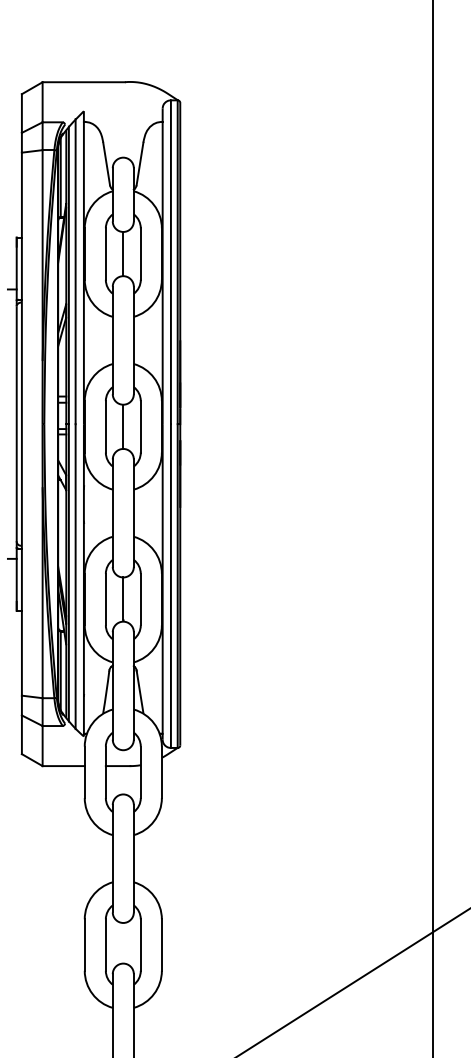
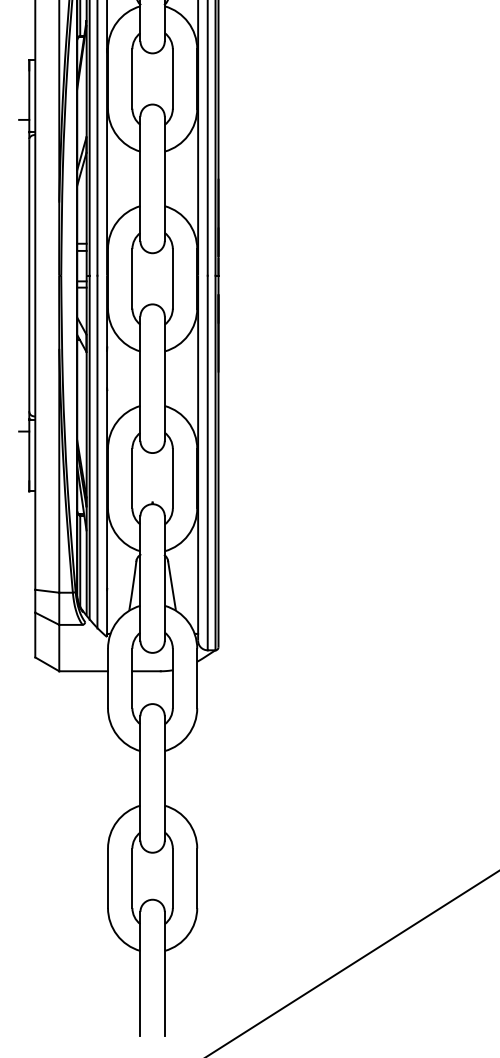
line: (123, 253) -> (152, 78), removed
line: (123, 426) -> (152, 278), removed
line: (123, 598) -> (152, 477), removed

